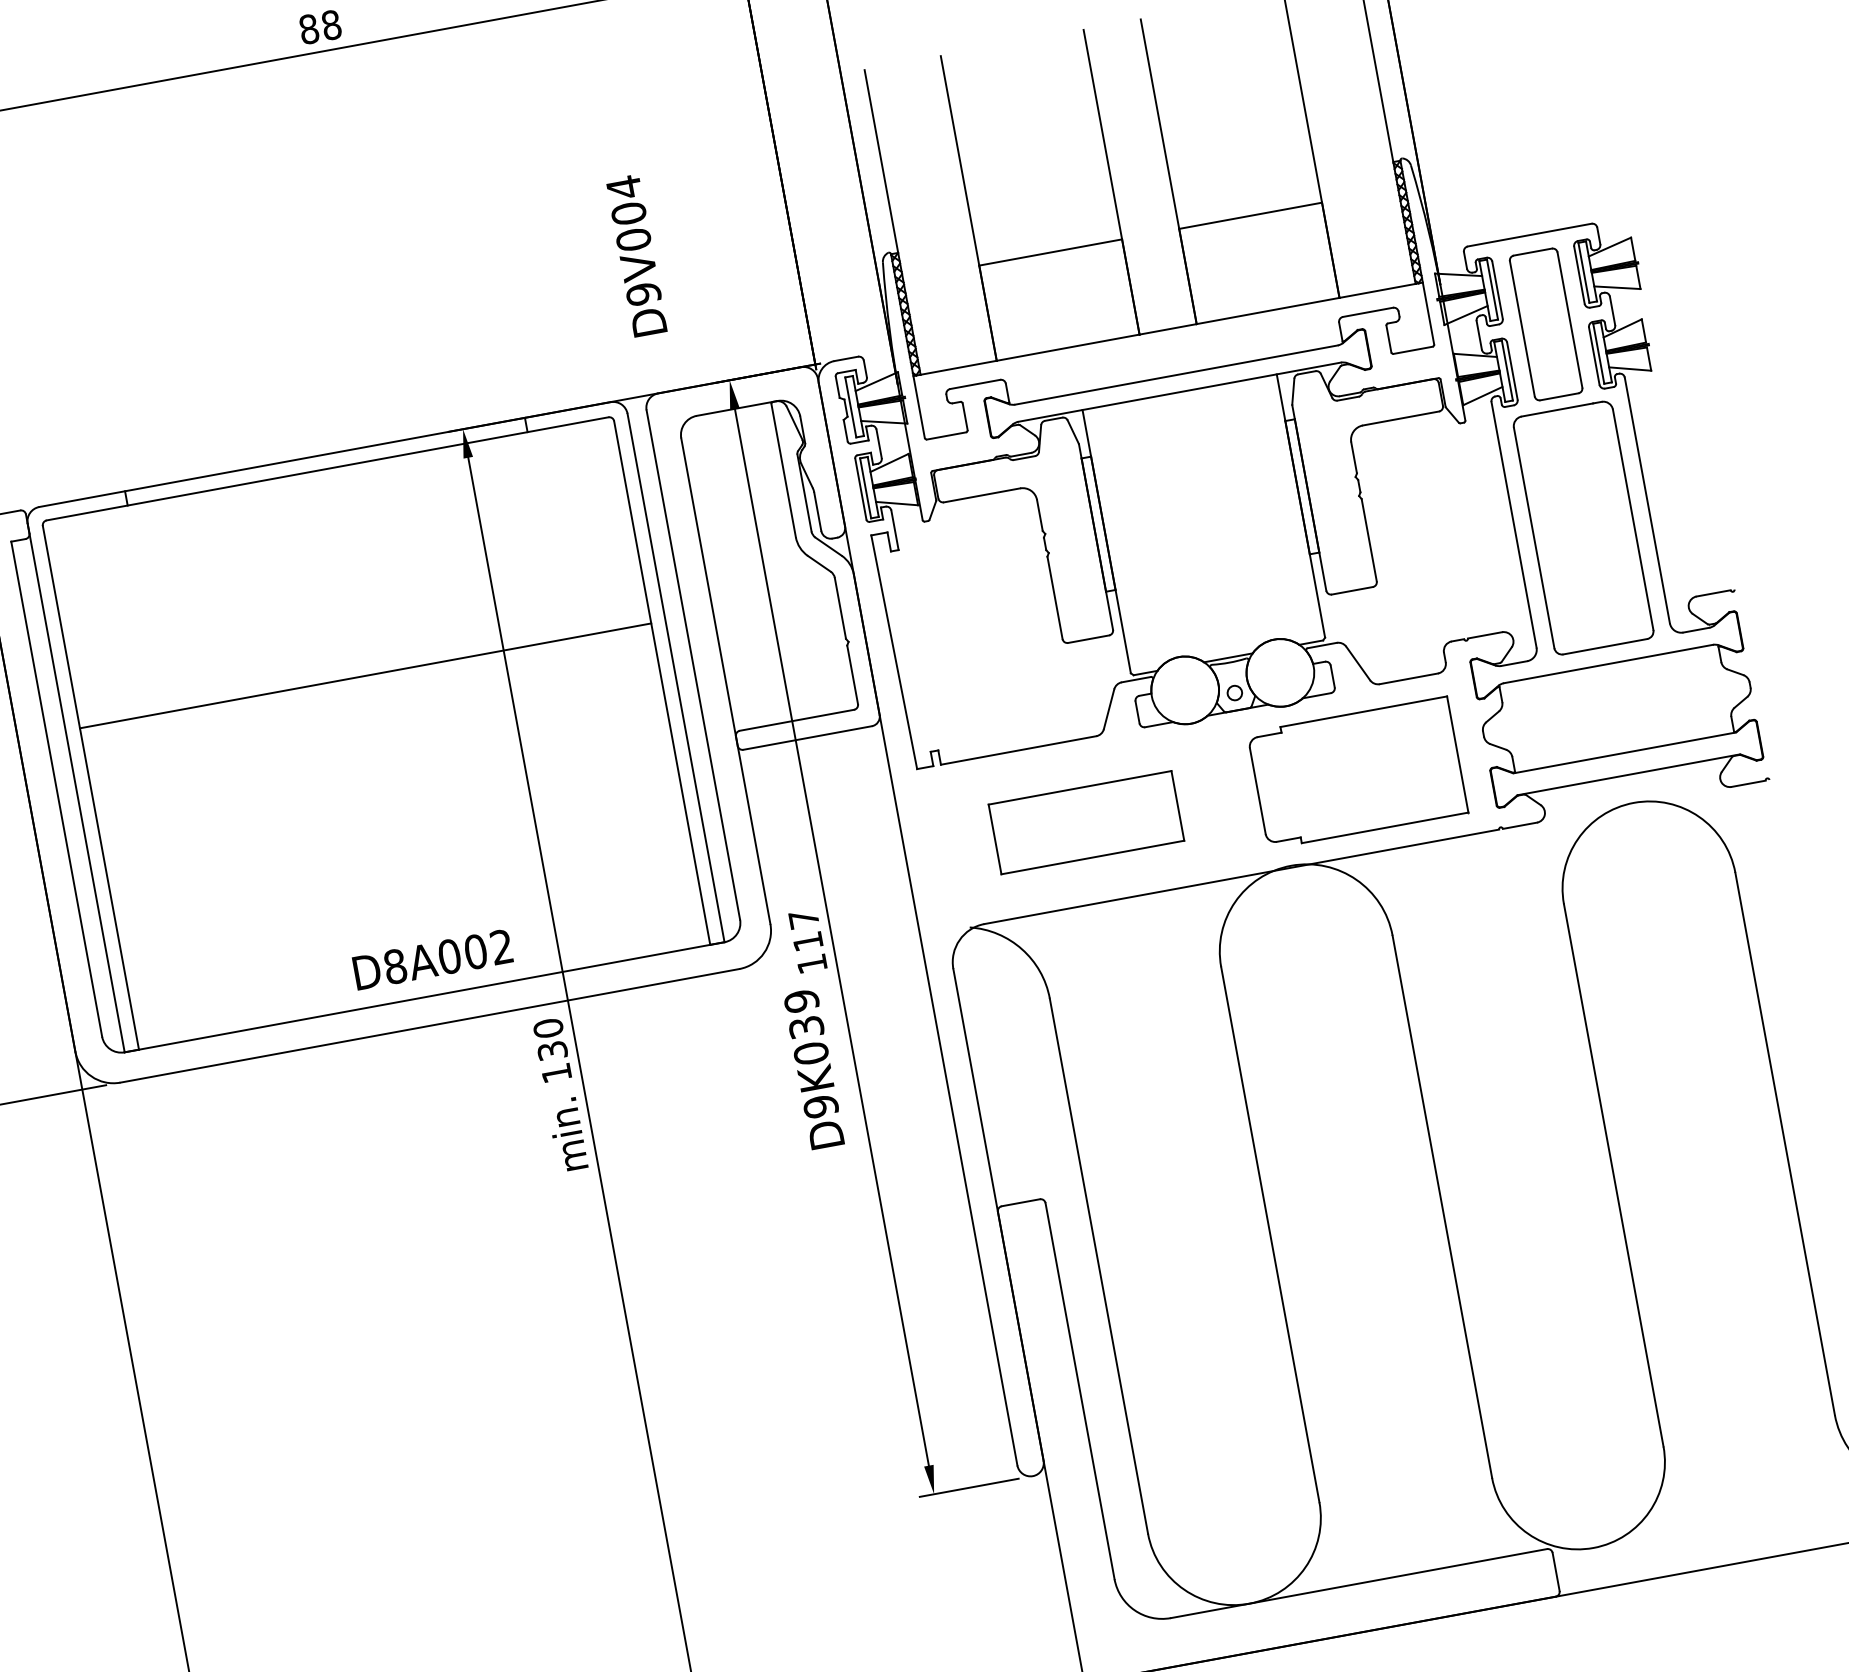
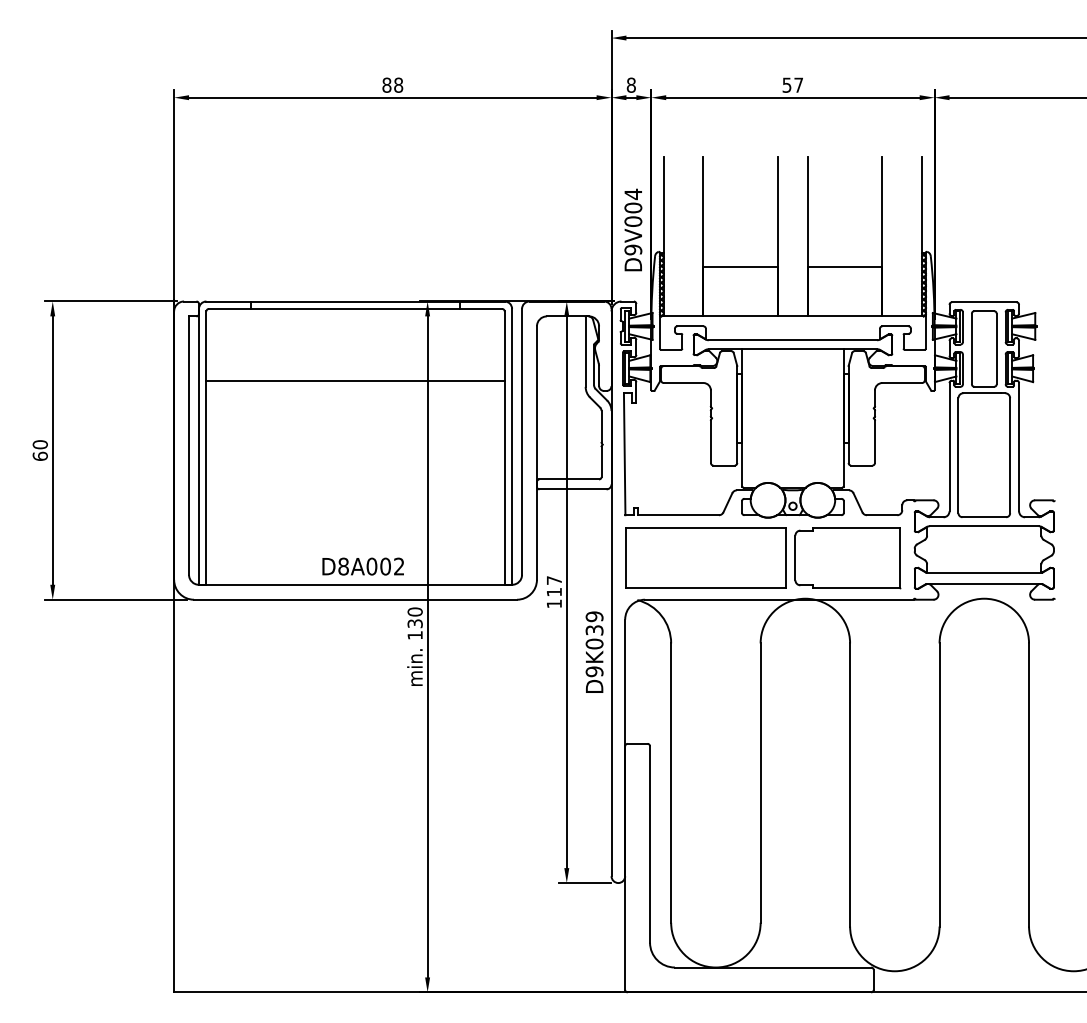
text: (636, 254) -> (633, 229), moved
line: (365, 676) -> (355, 381), moved
part: (1085, 821) -> (705, 557), size x1.67
text: (813, 1067) -> (594, 651), moved

